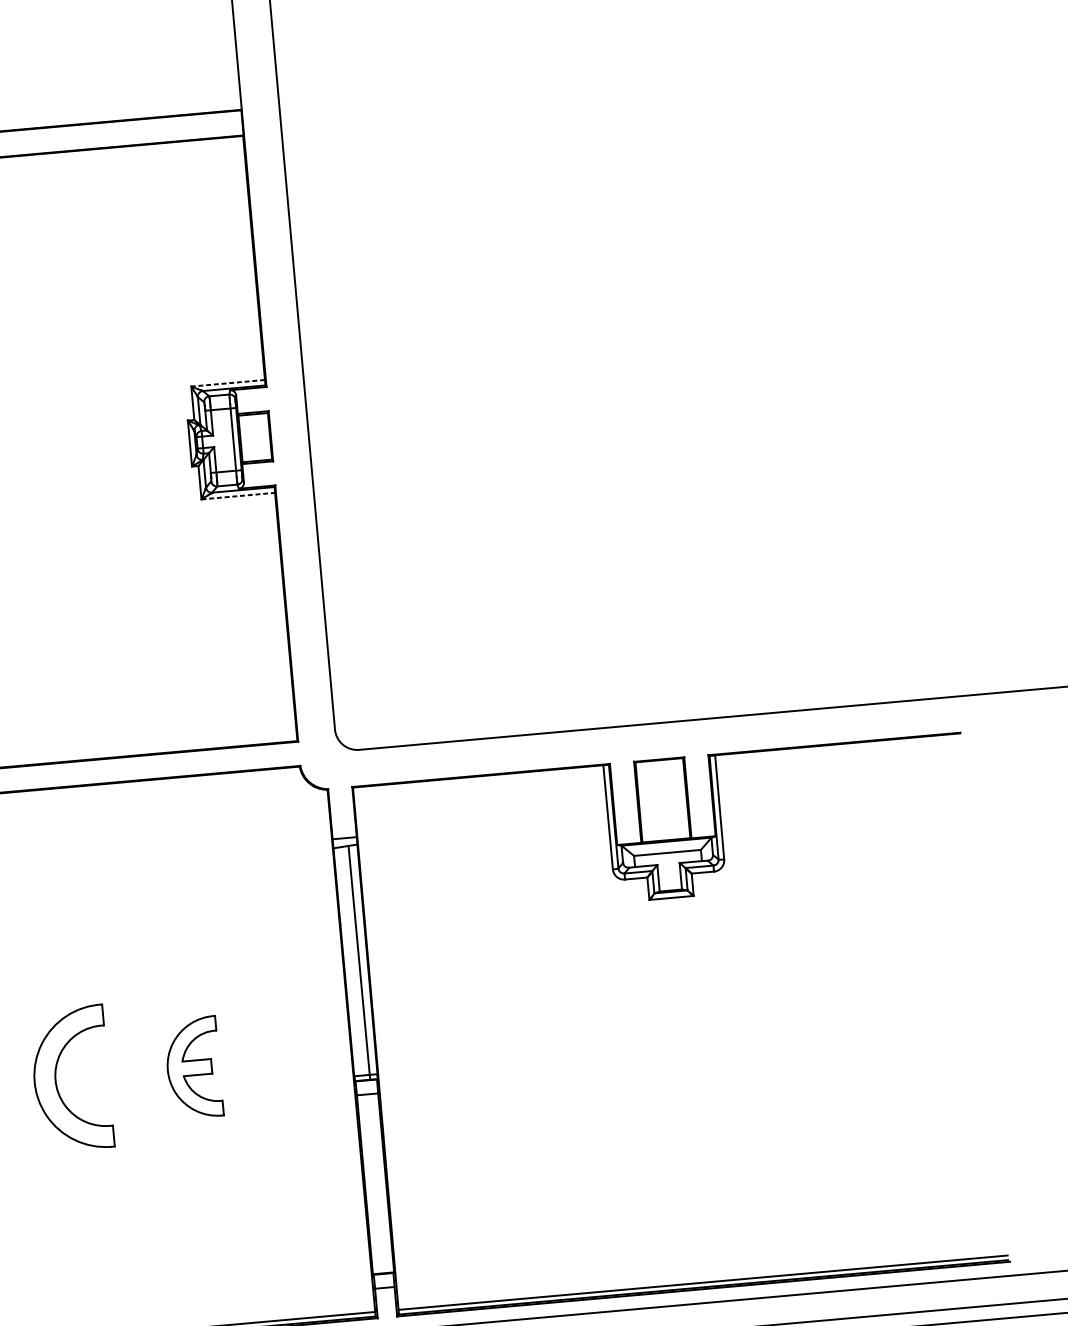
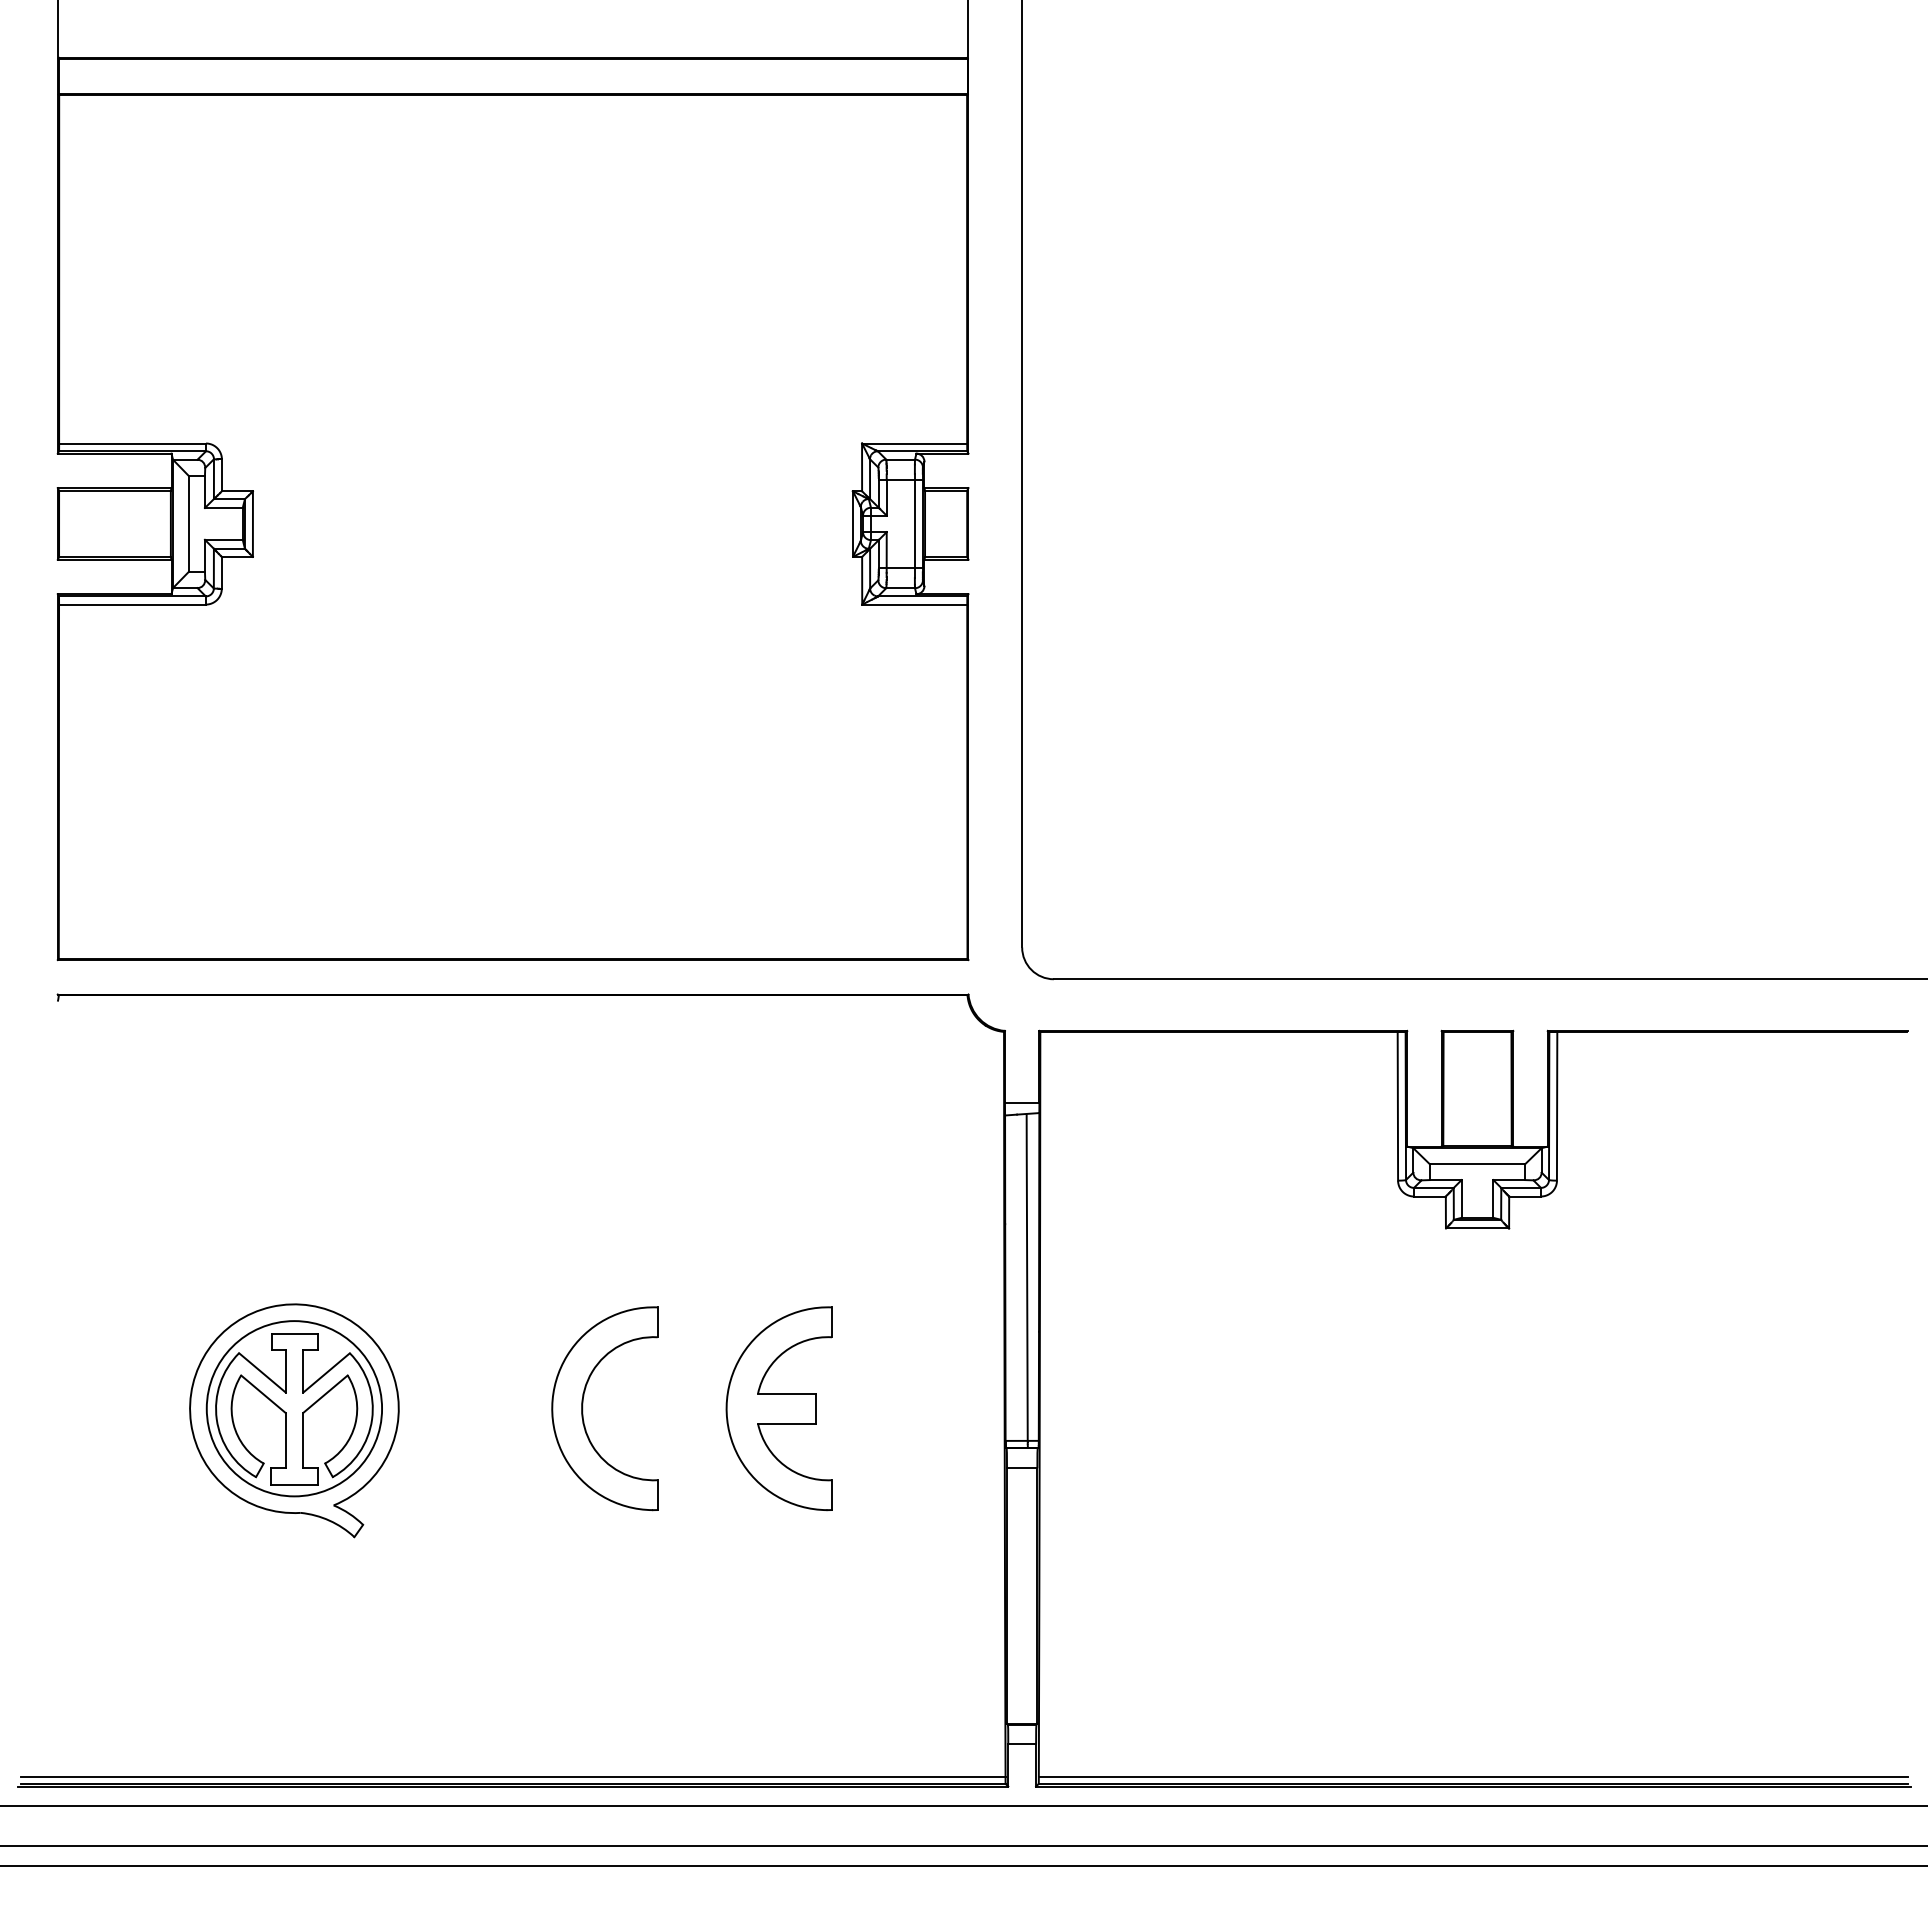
line: (228, 383) -> (914, 443), dashed -> solid
line: (238, 496) -> (914, 604), dashed -> solid
part: (193, 1067) -> (778, 1408), size x1.43

